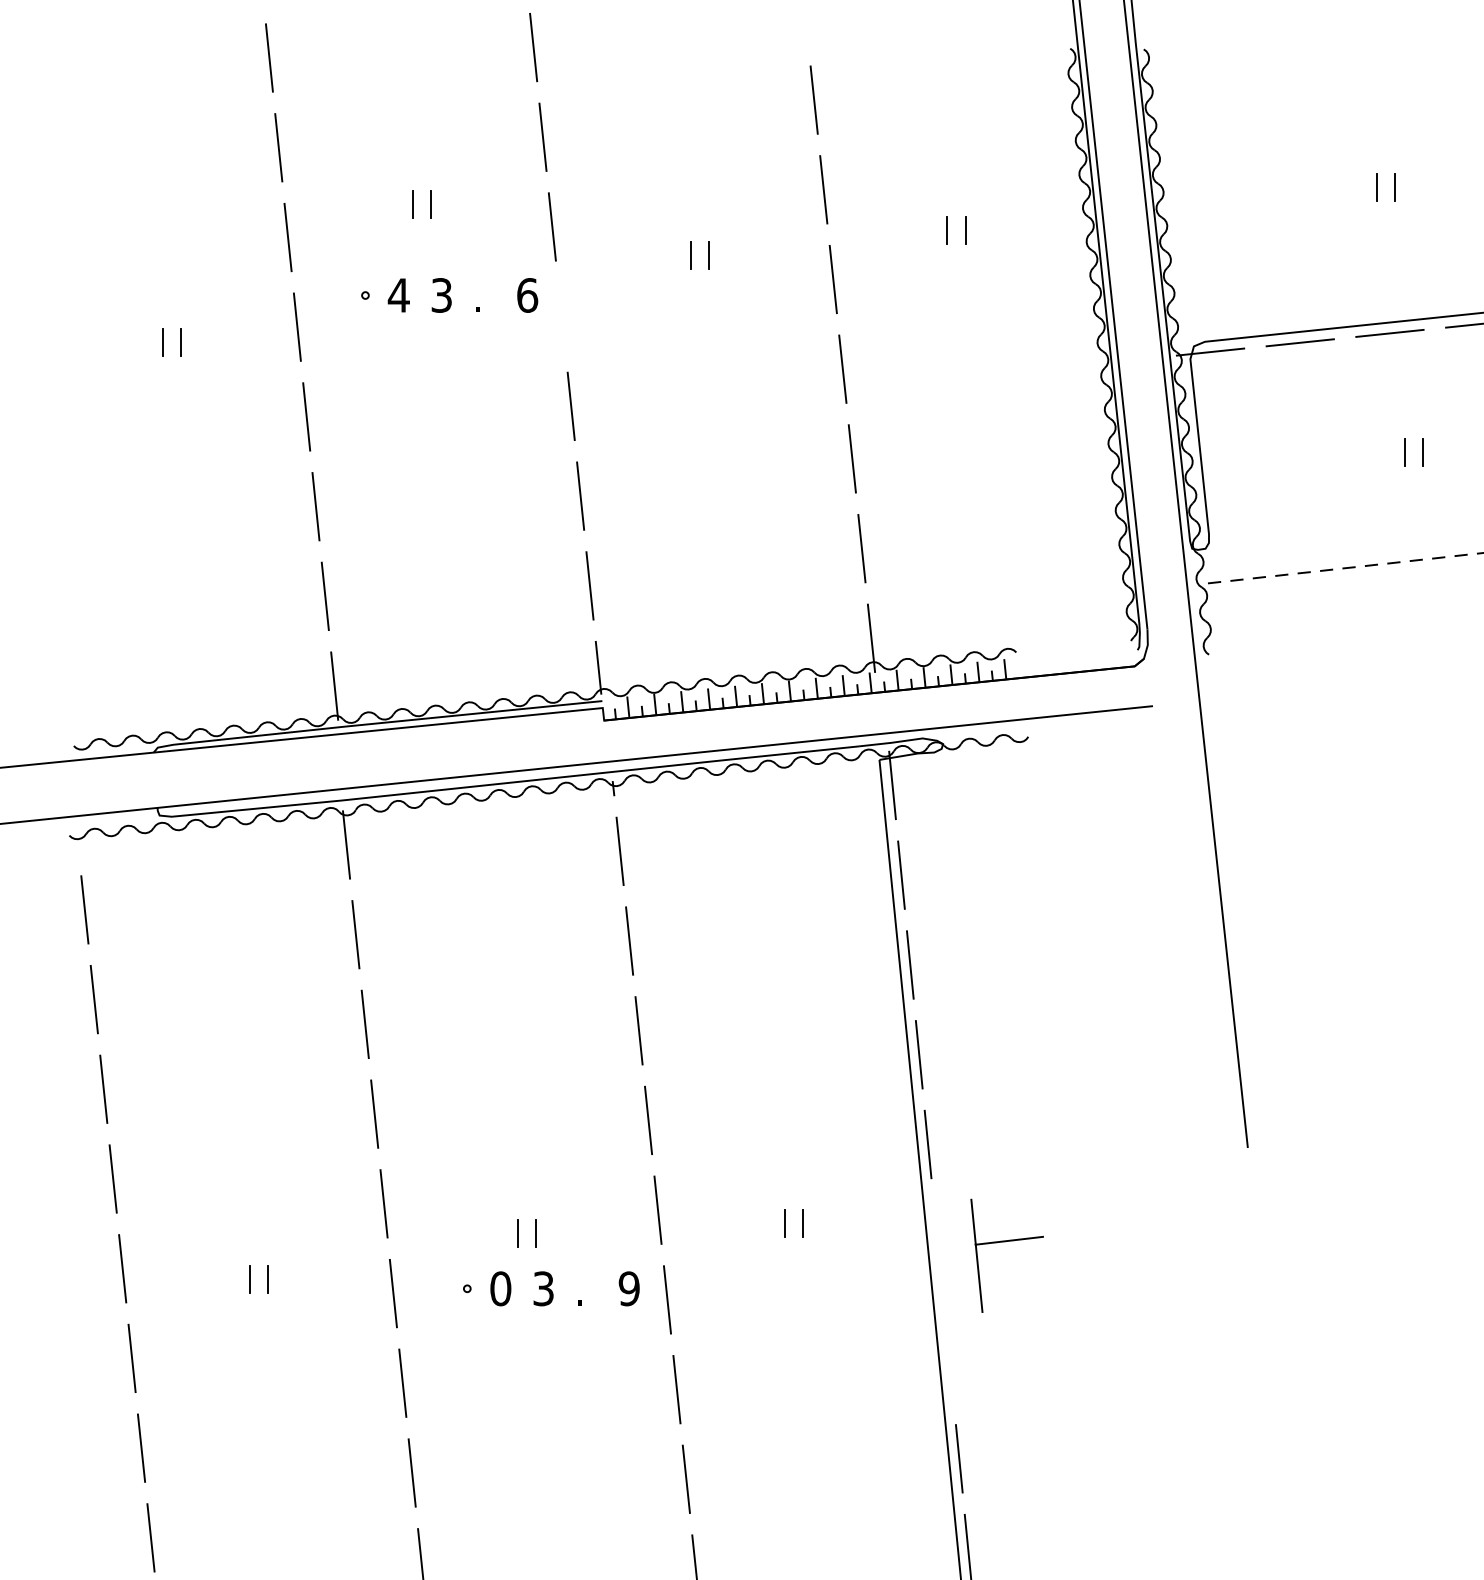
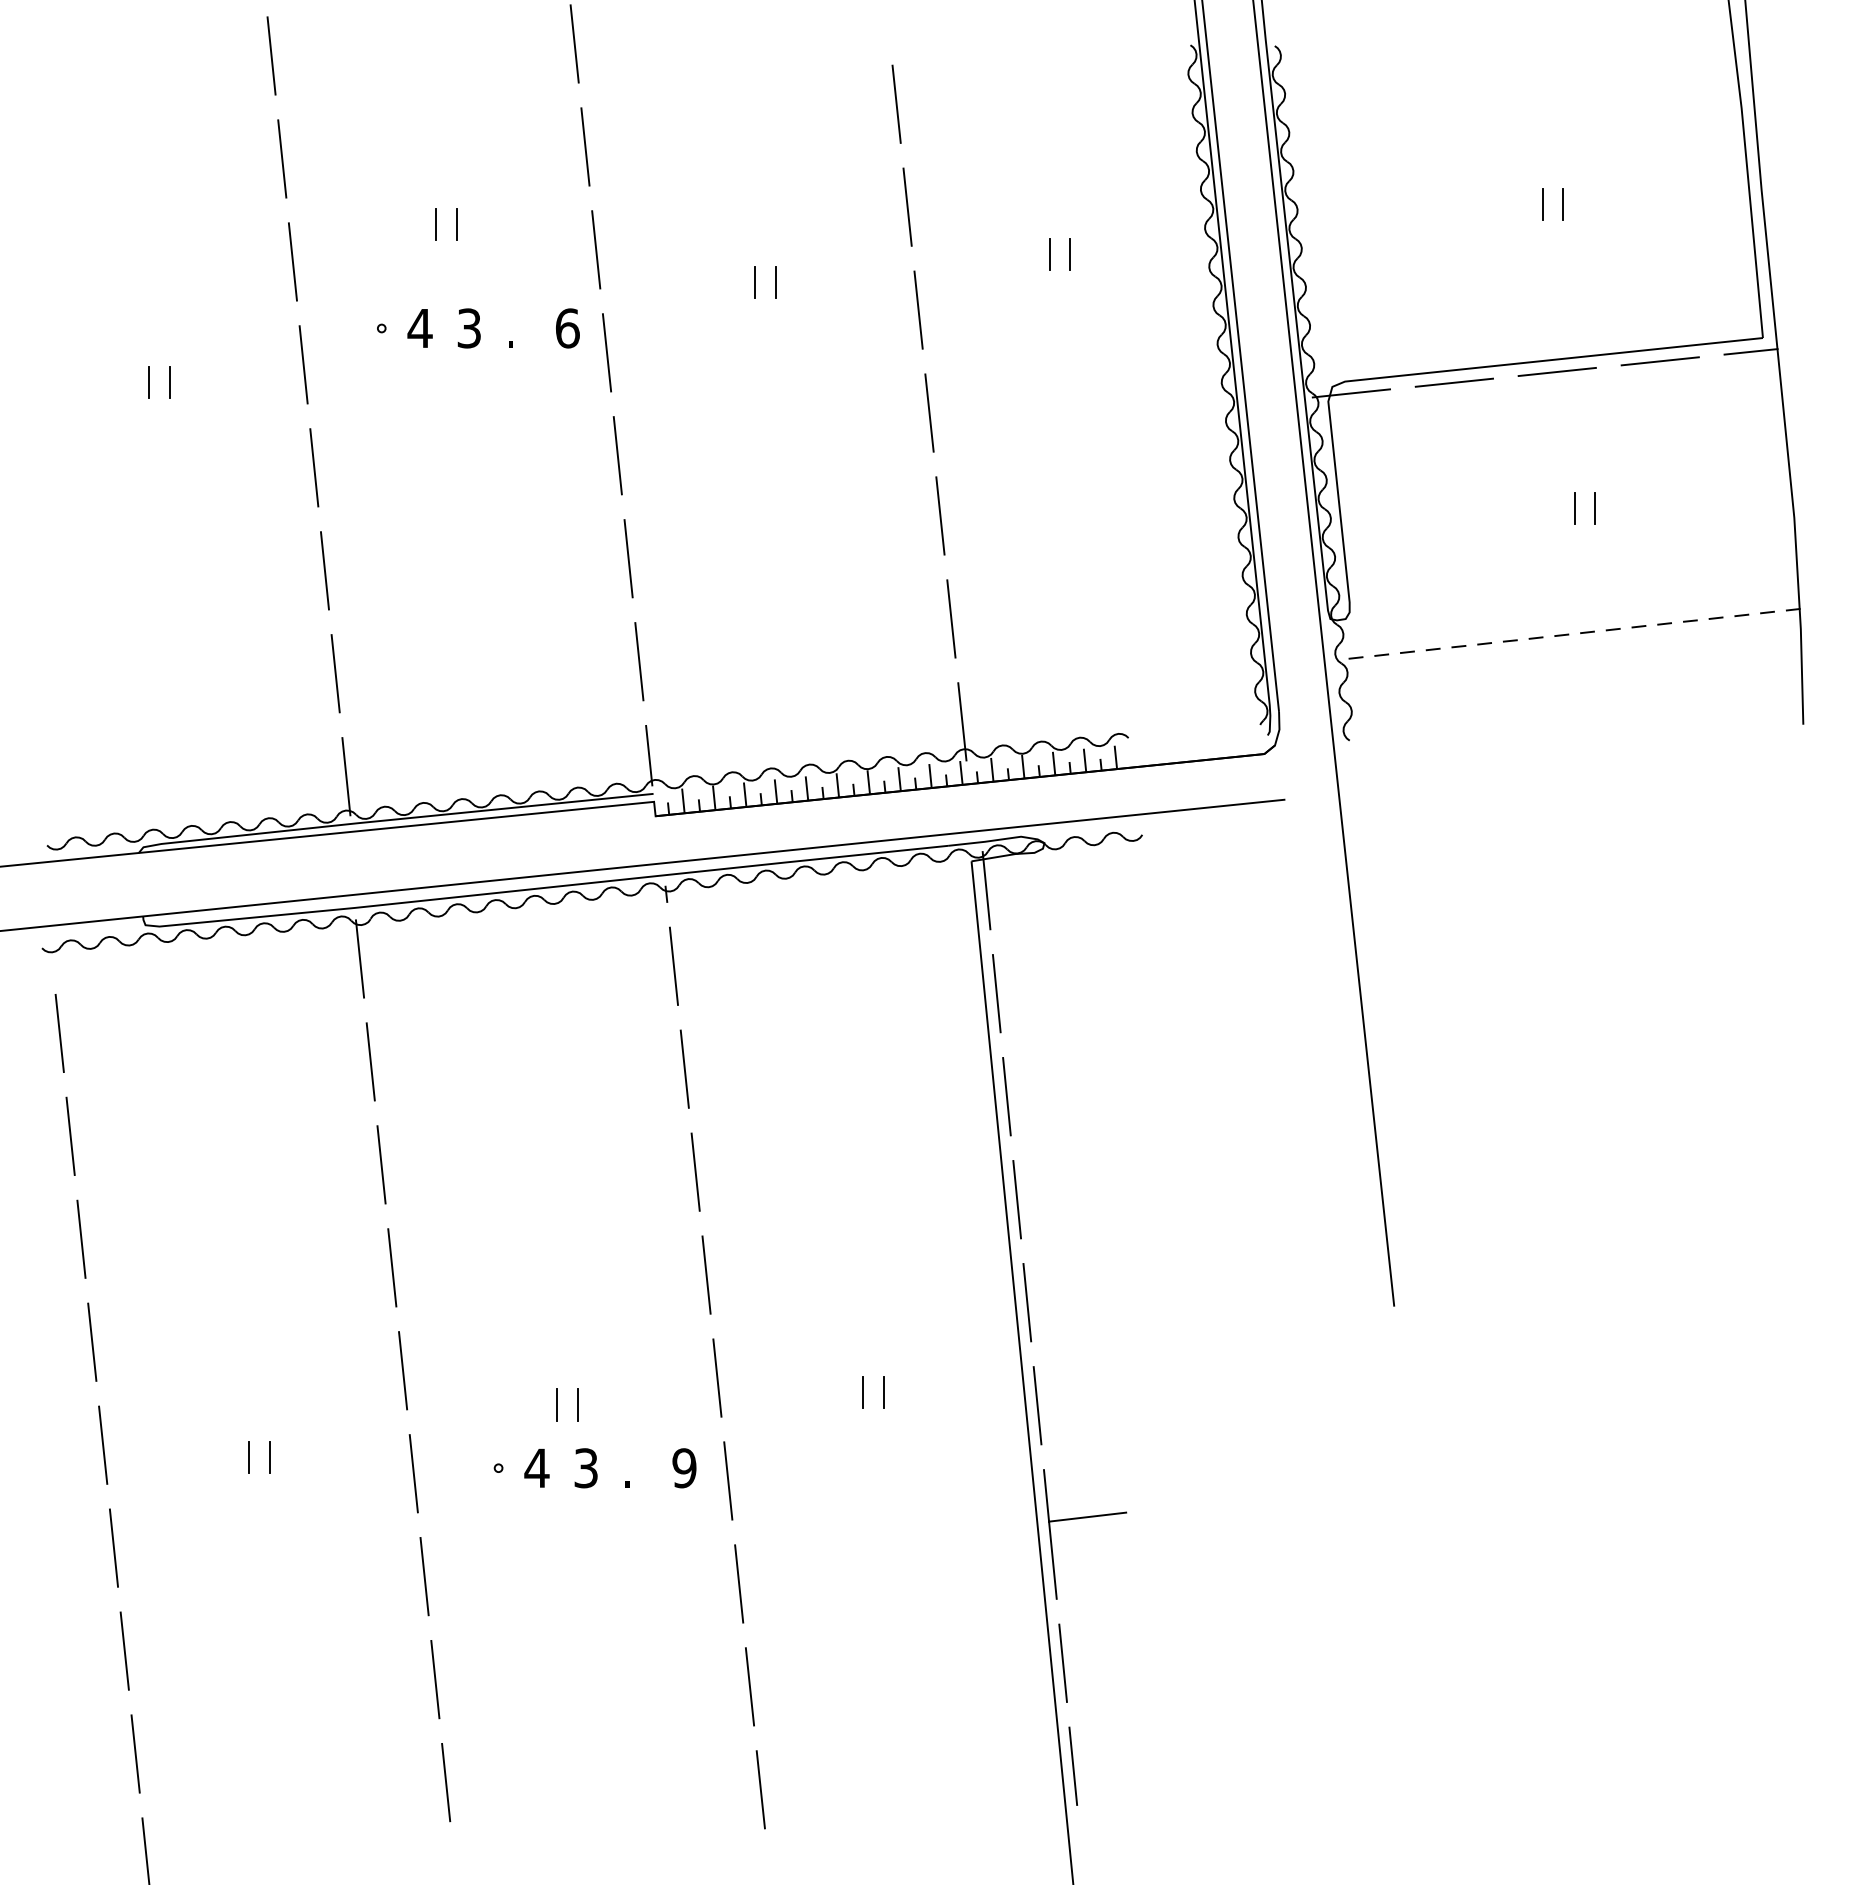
line: (561, 316) -> (606, 352), added
line: (936, 1234) -> (1037, 1405), added
part: (1007, 1241) -> (1085, 1518), moved
text: (500, 1289) -> (536, 1468), 0 -> 4

